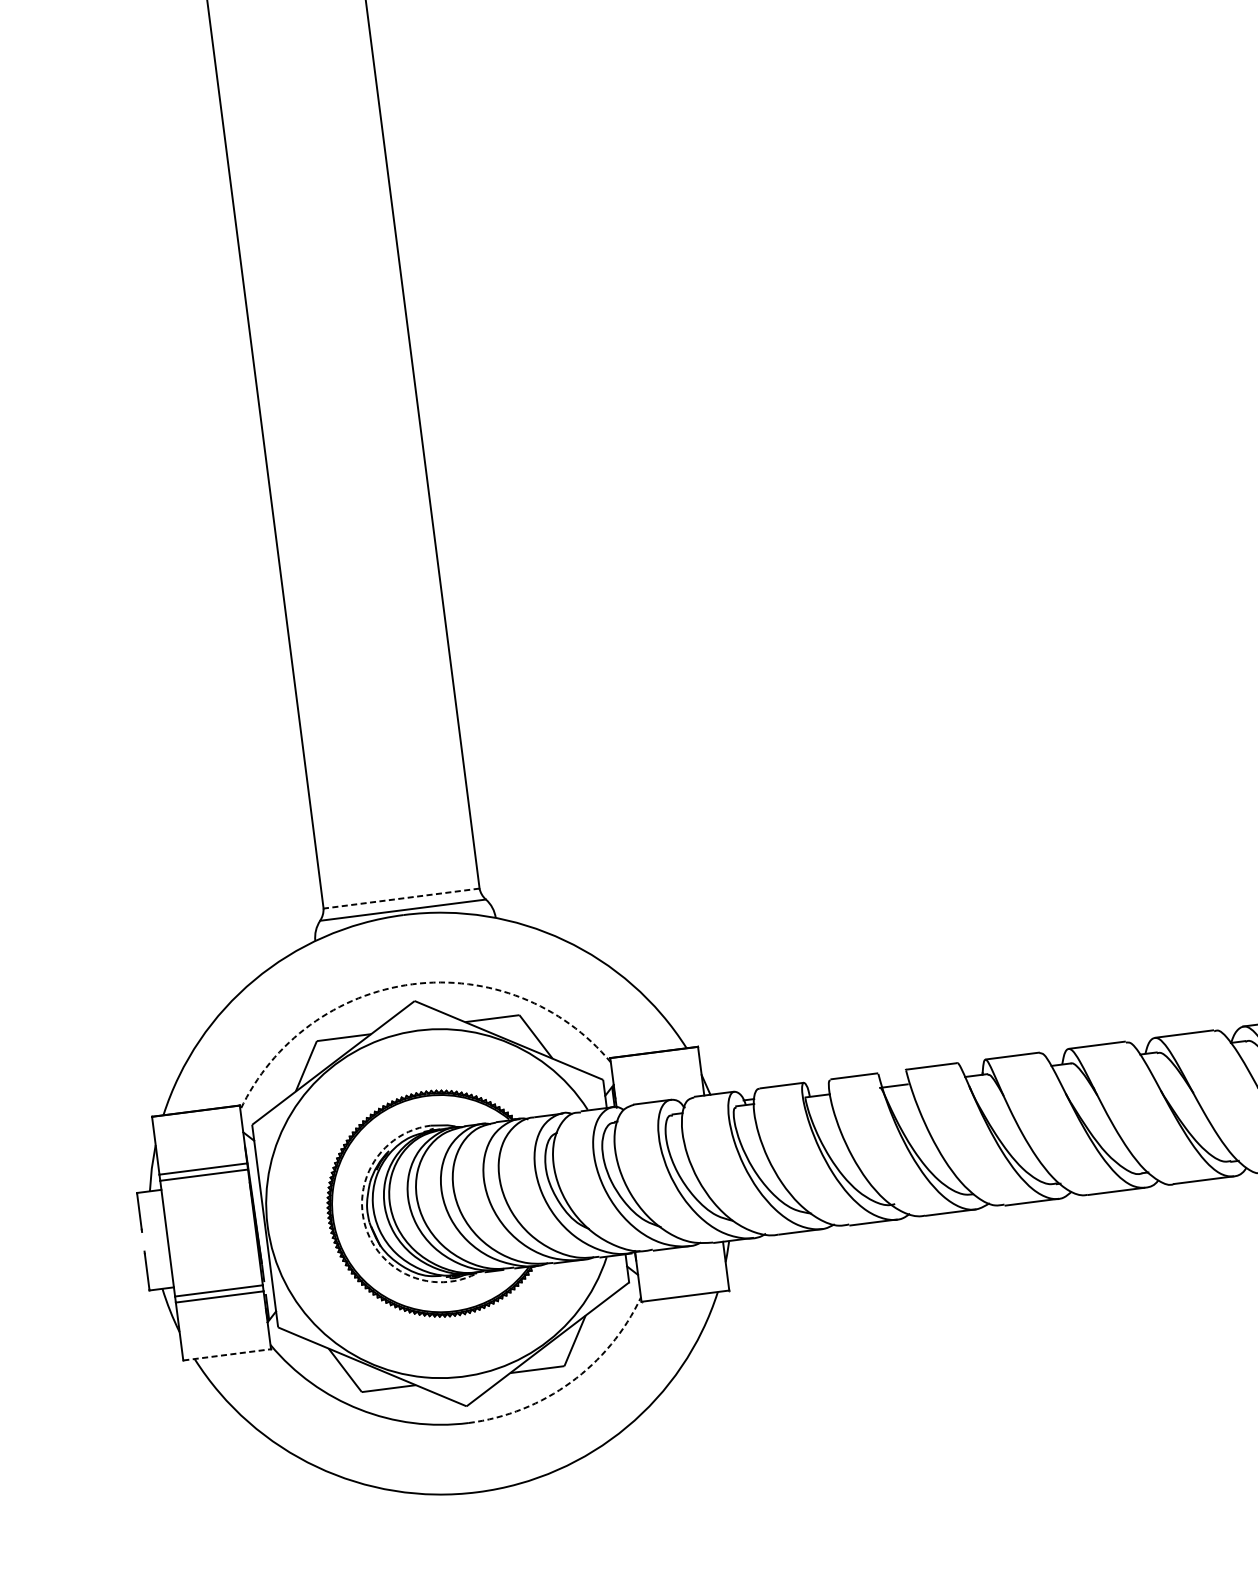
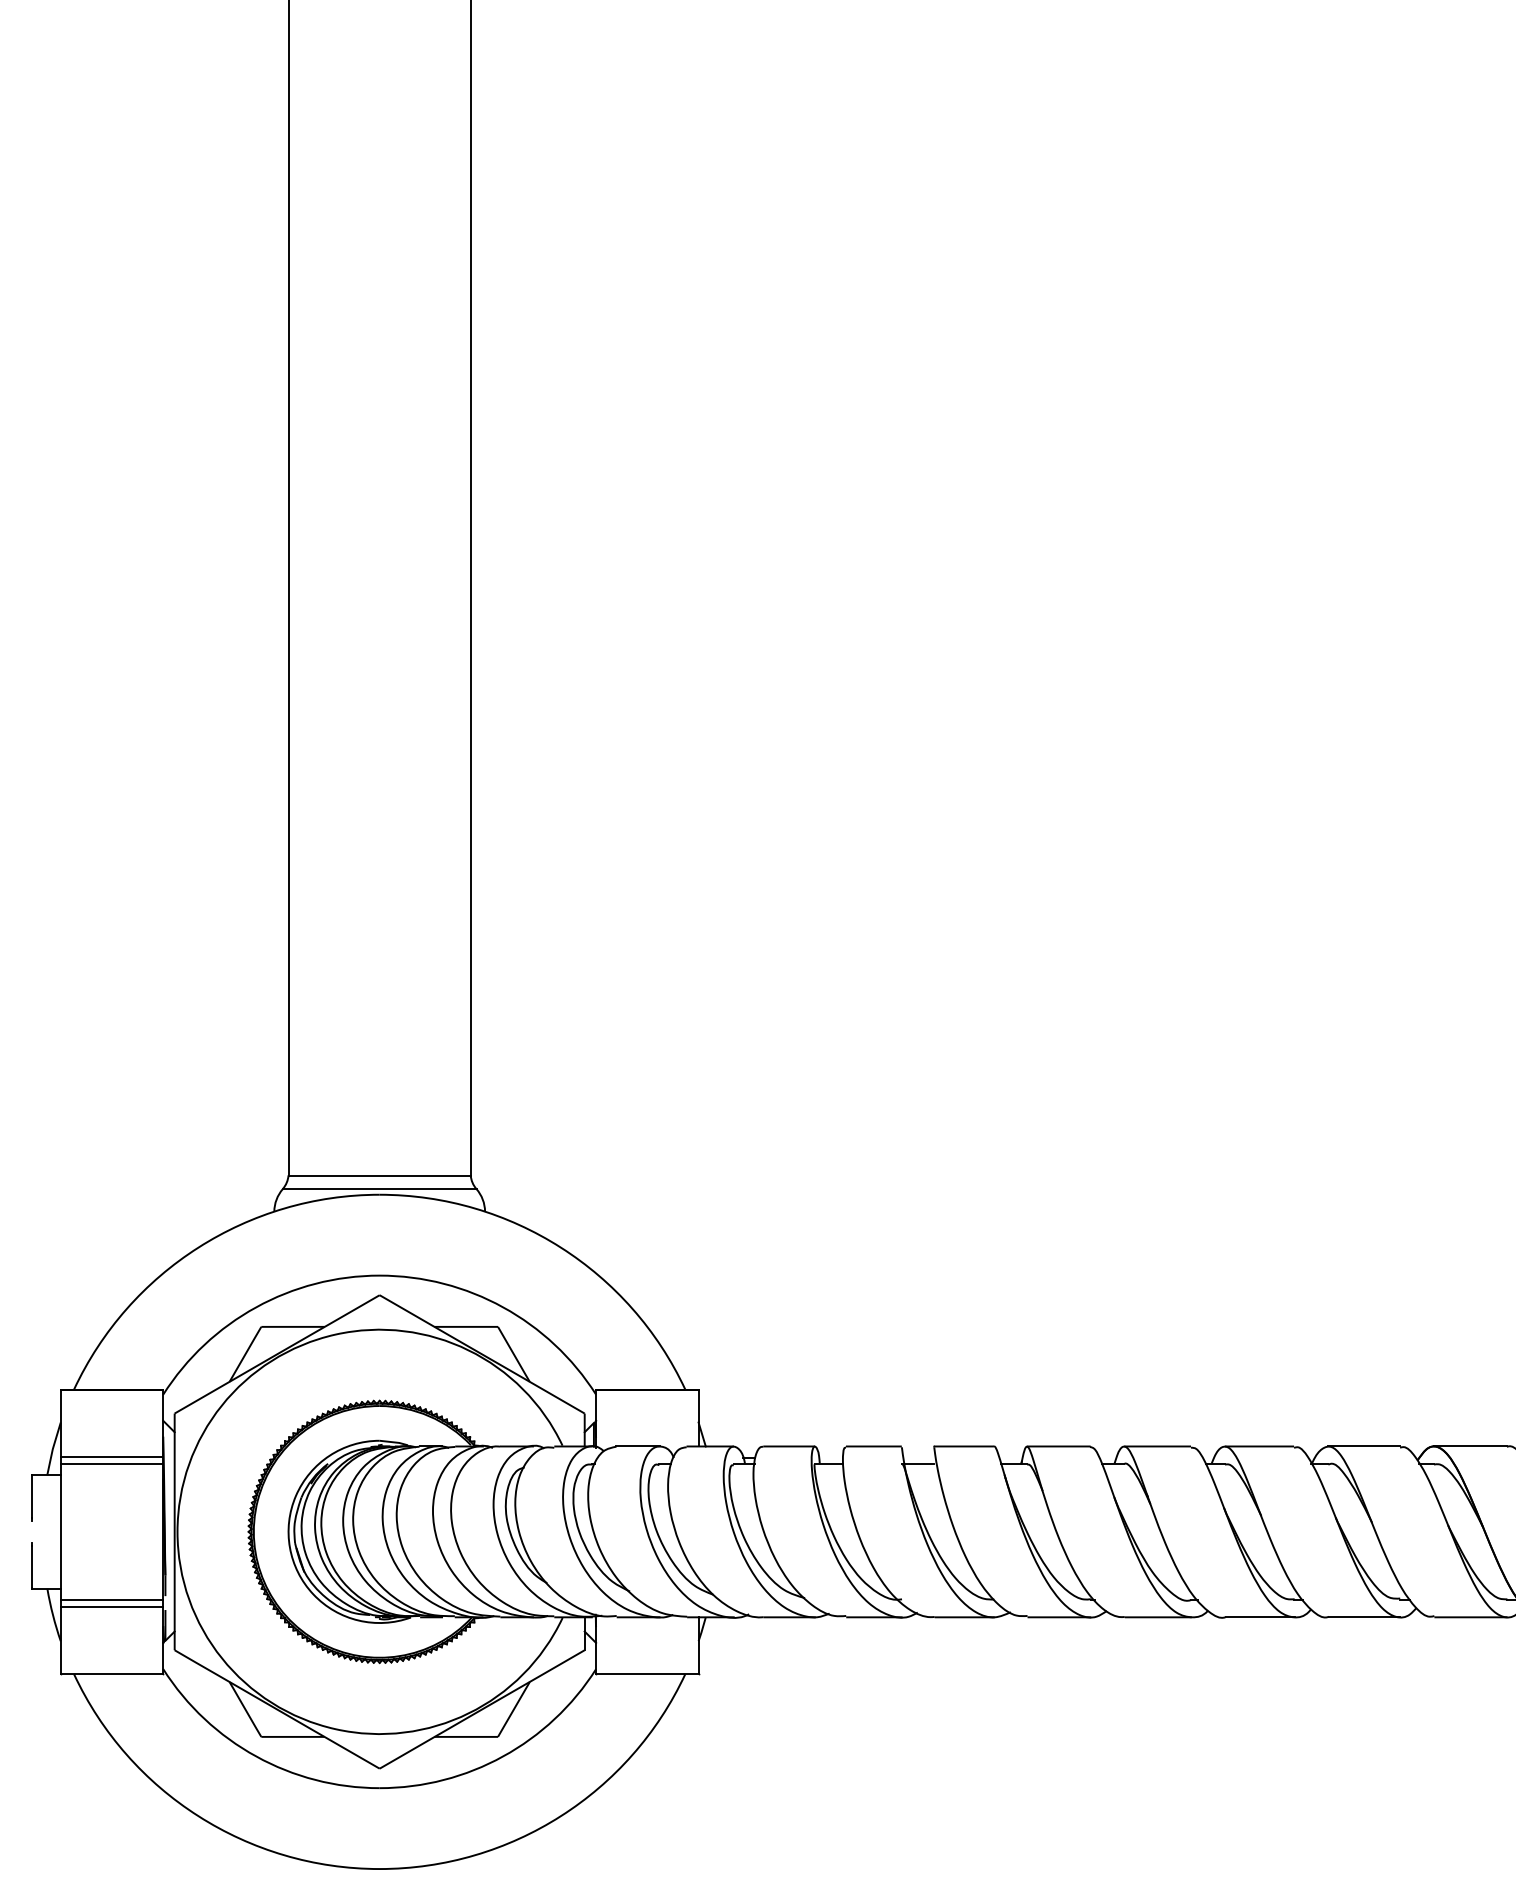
line: (401, 898) -> (379, 1175), dashed -> solid
arc: (412, 984) -> (379, 1275), dashed -> solid
arc: (365, 1226) -> (289, 1547), dashed -> solid
line: (227, 1355) -> (112, 1674), dashed -> solid
arc: (571, 1382) -> (503, 1756), dashed -> solid

